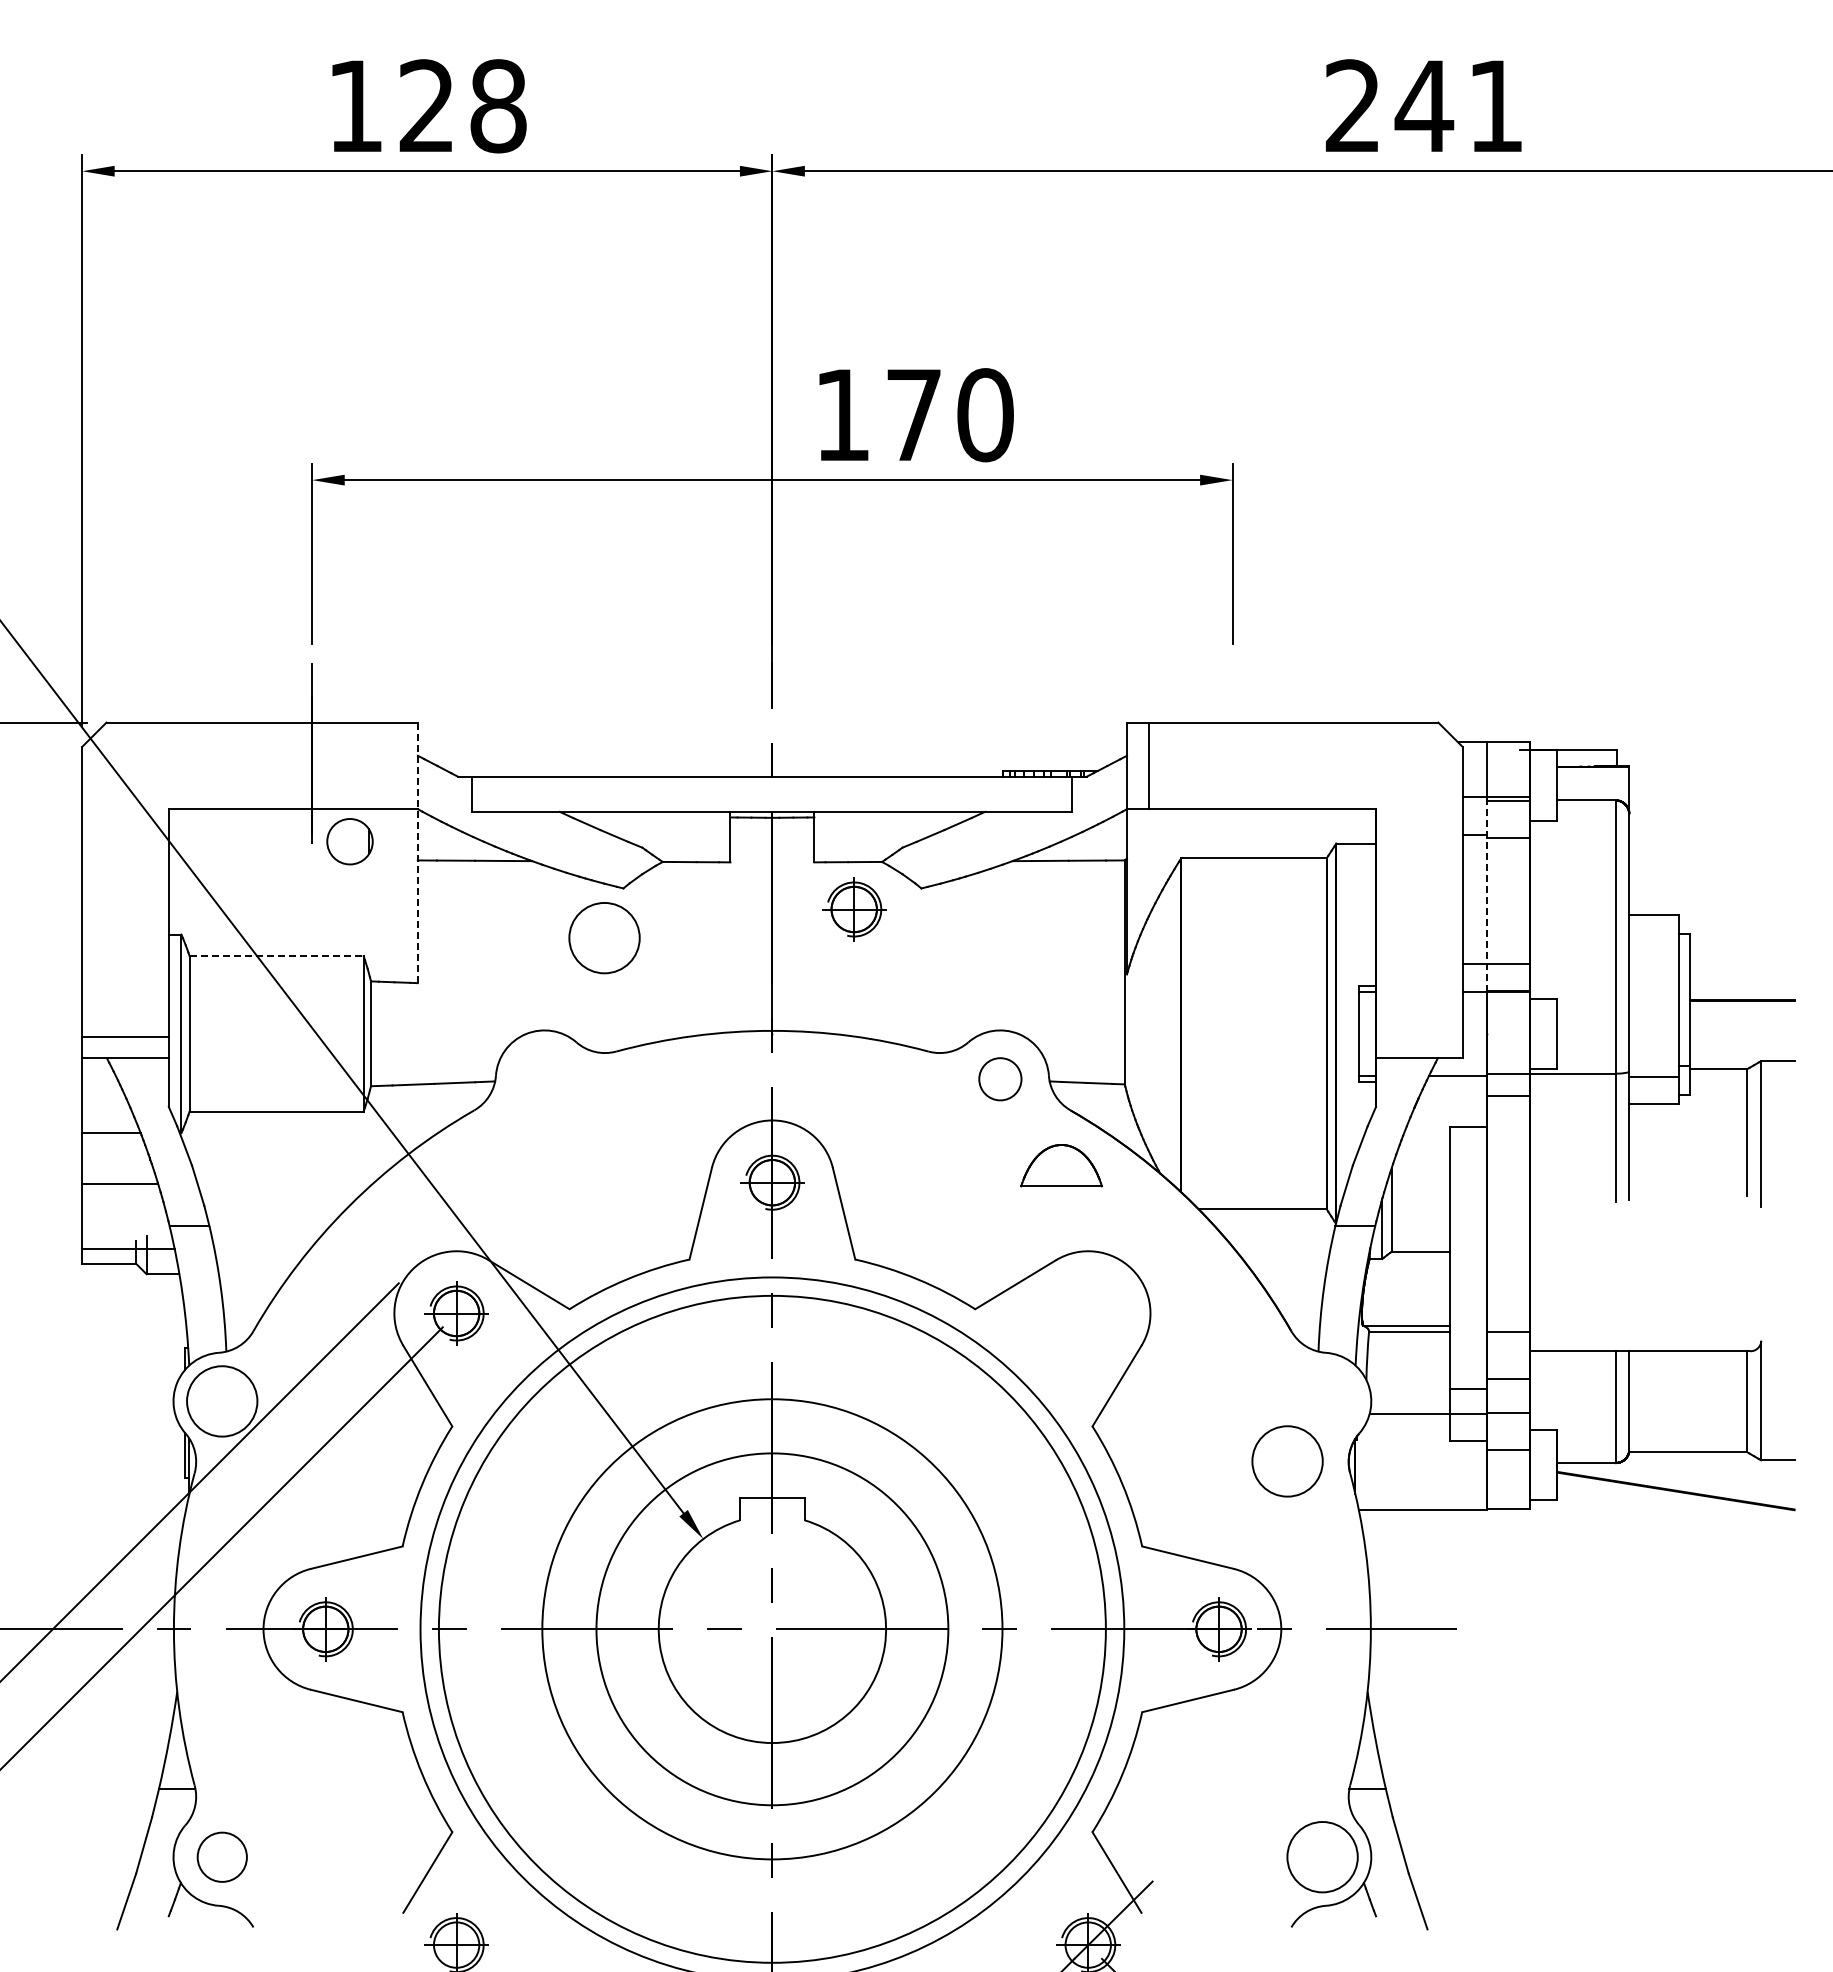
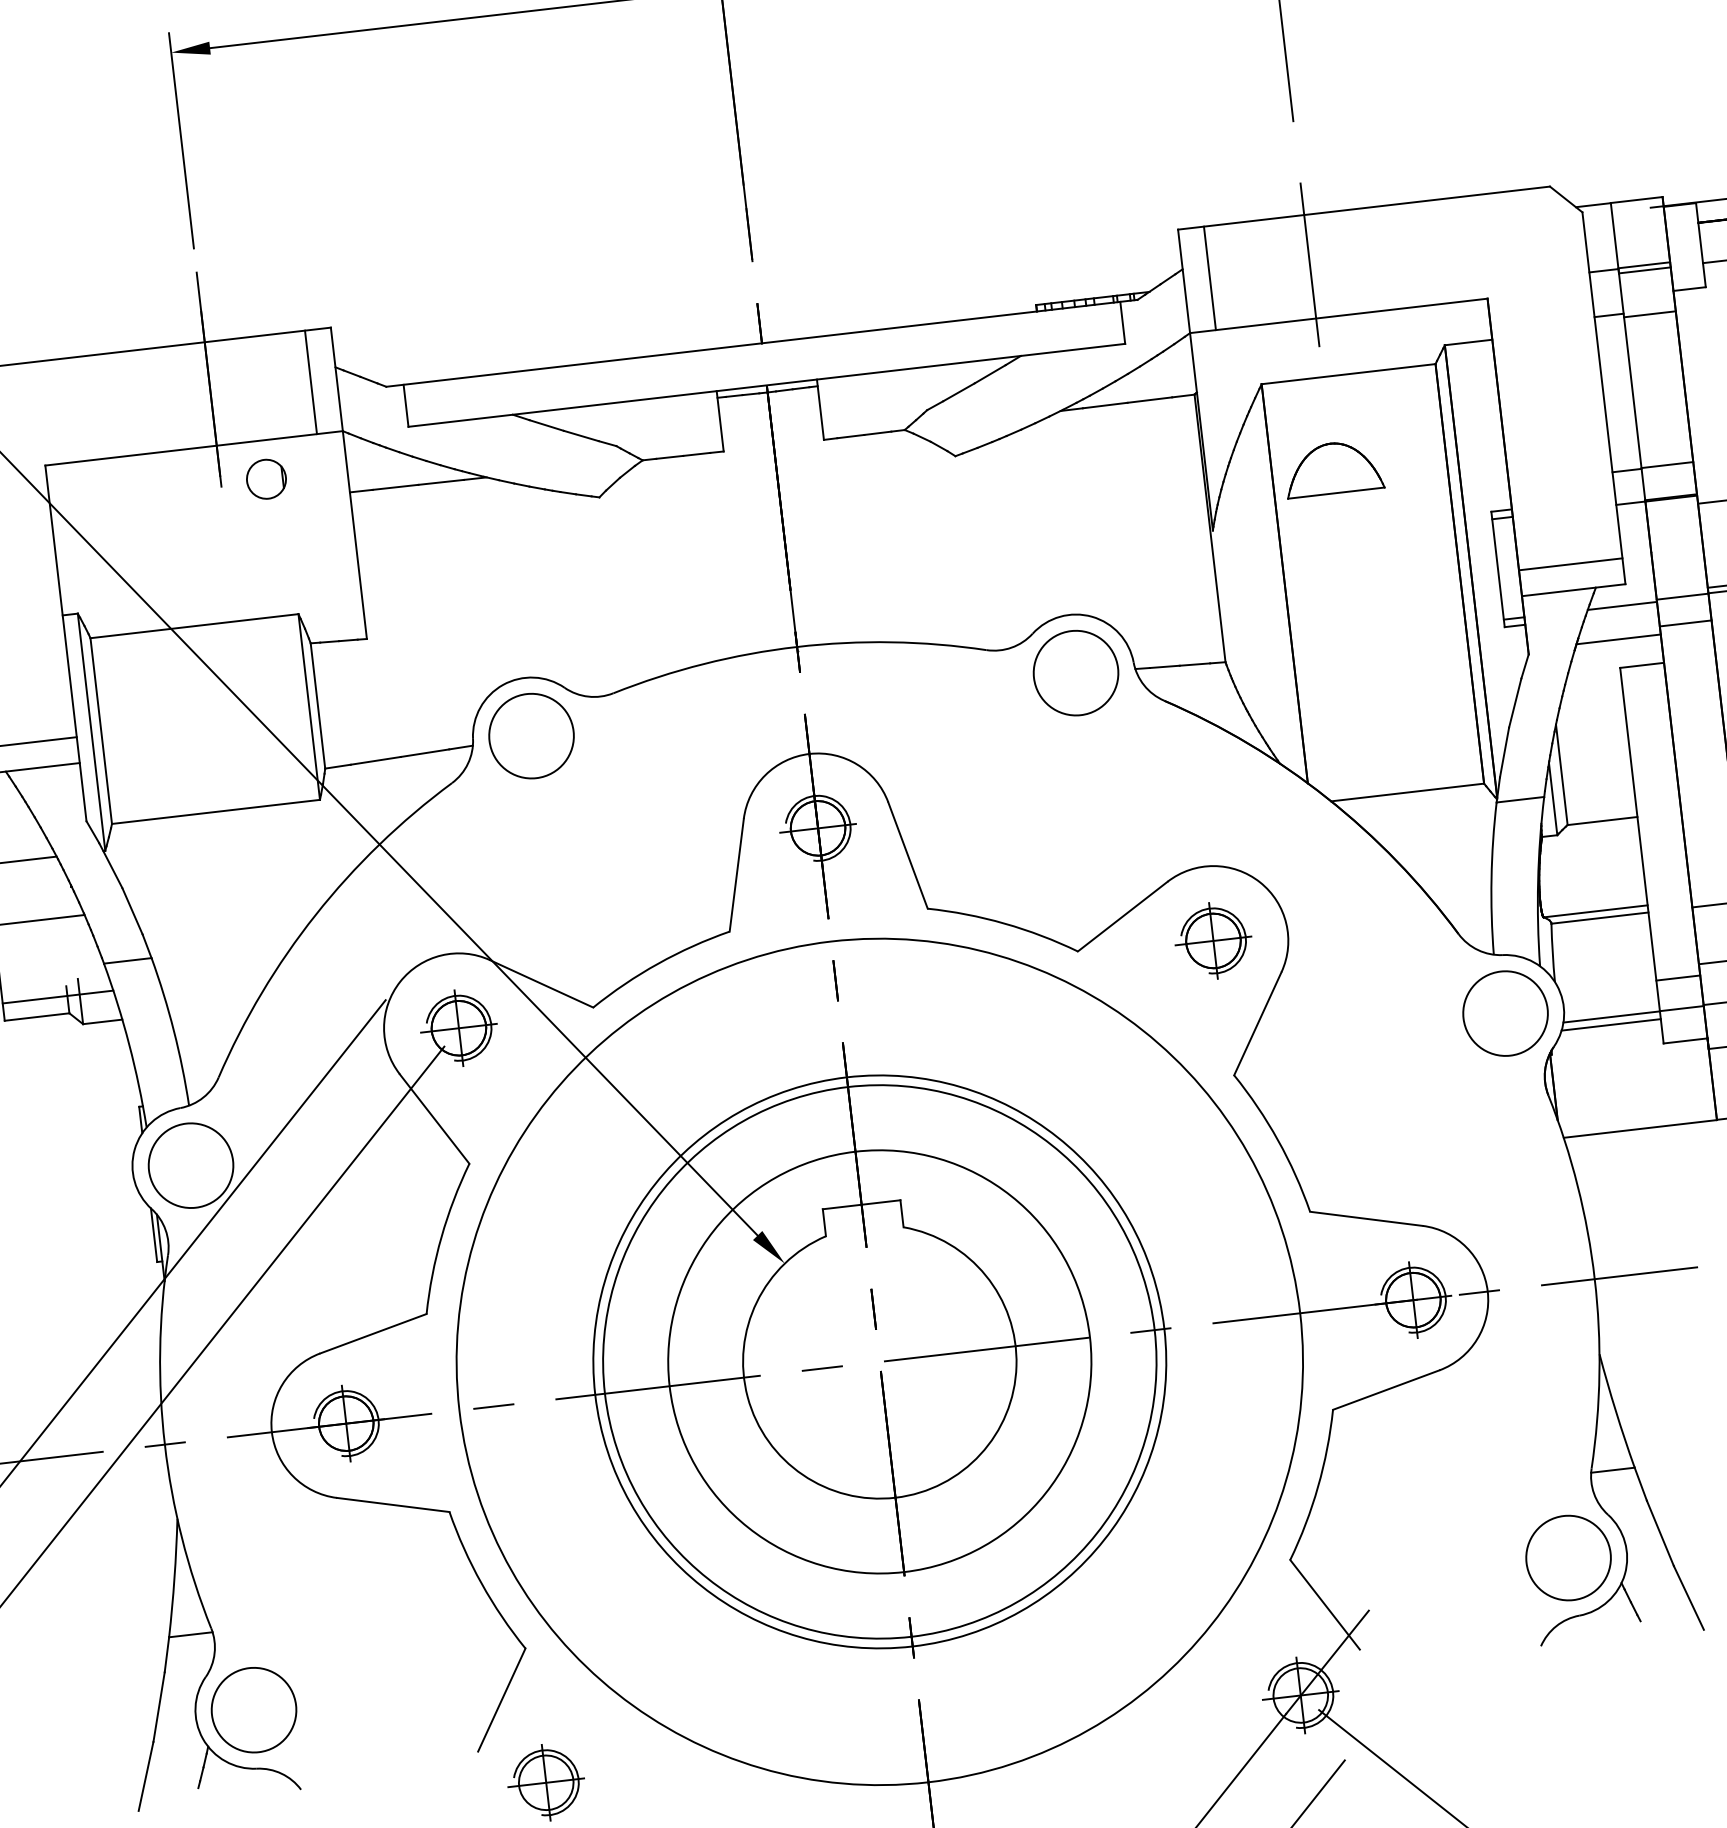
line: (1232, 764) -> (1309, 265), added
line: (396, 765) -> (311, 381), added
part: (350, 841) -> (266, 479), size x0.71
line: (417, 853) -> (348, 484), dashed -> solid
line: (1487, 894) -> (1632, 385), dashed -> solid
part: (854, 909) -> (1213, 940), moved
circle: (604, 938) -> (531, 736), moved
line: (277, 956) -> (195, 626), dashed -> solid
line: (1419, 1036) -> (1570, 564), added
circle: (1000, 1079) -> (1076, 673), size x1.67
line: (1451, 1103) -> (1618, 639), added
part: (1061, 1165) -> (1333, 468), moved
line: (1408, 1420) -> (1610, 1024), added
circle: (1287, 1461) -> (1505, 1013), moved
circle: (772, 1629) -> (879, 1362), size x0.71
circle: (222, 1857) -> (254, 1710), size x1.43

